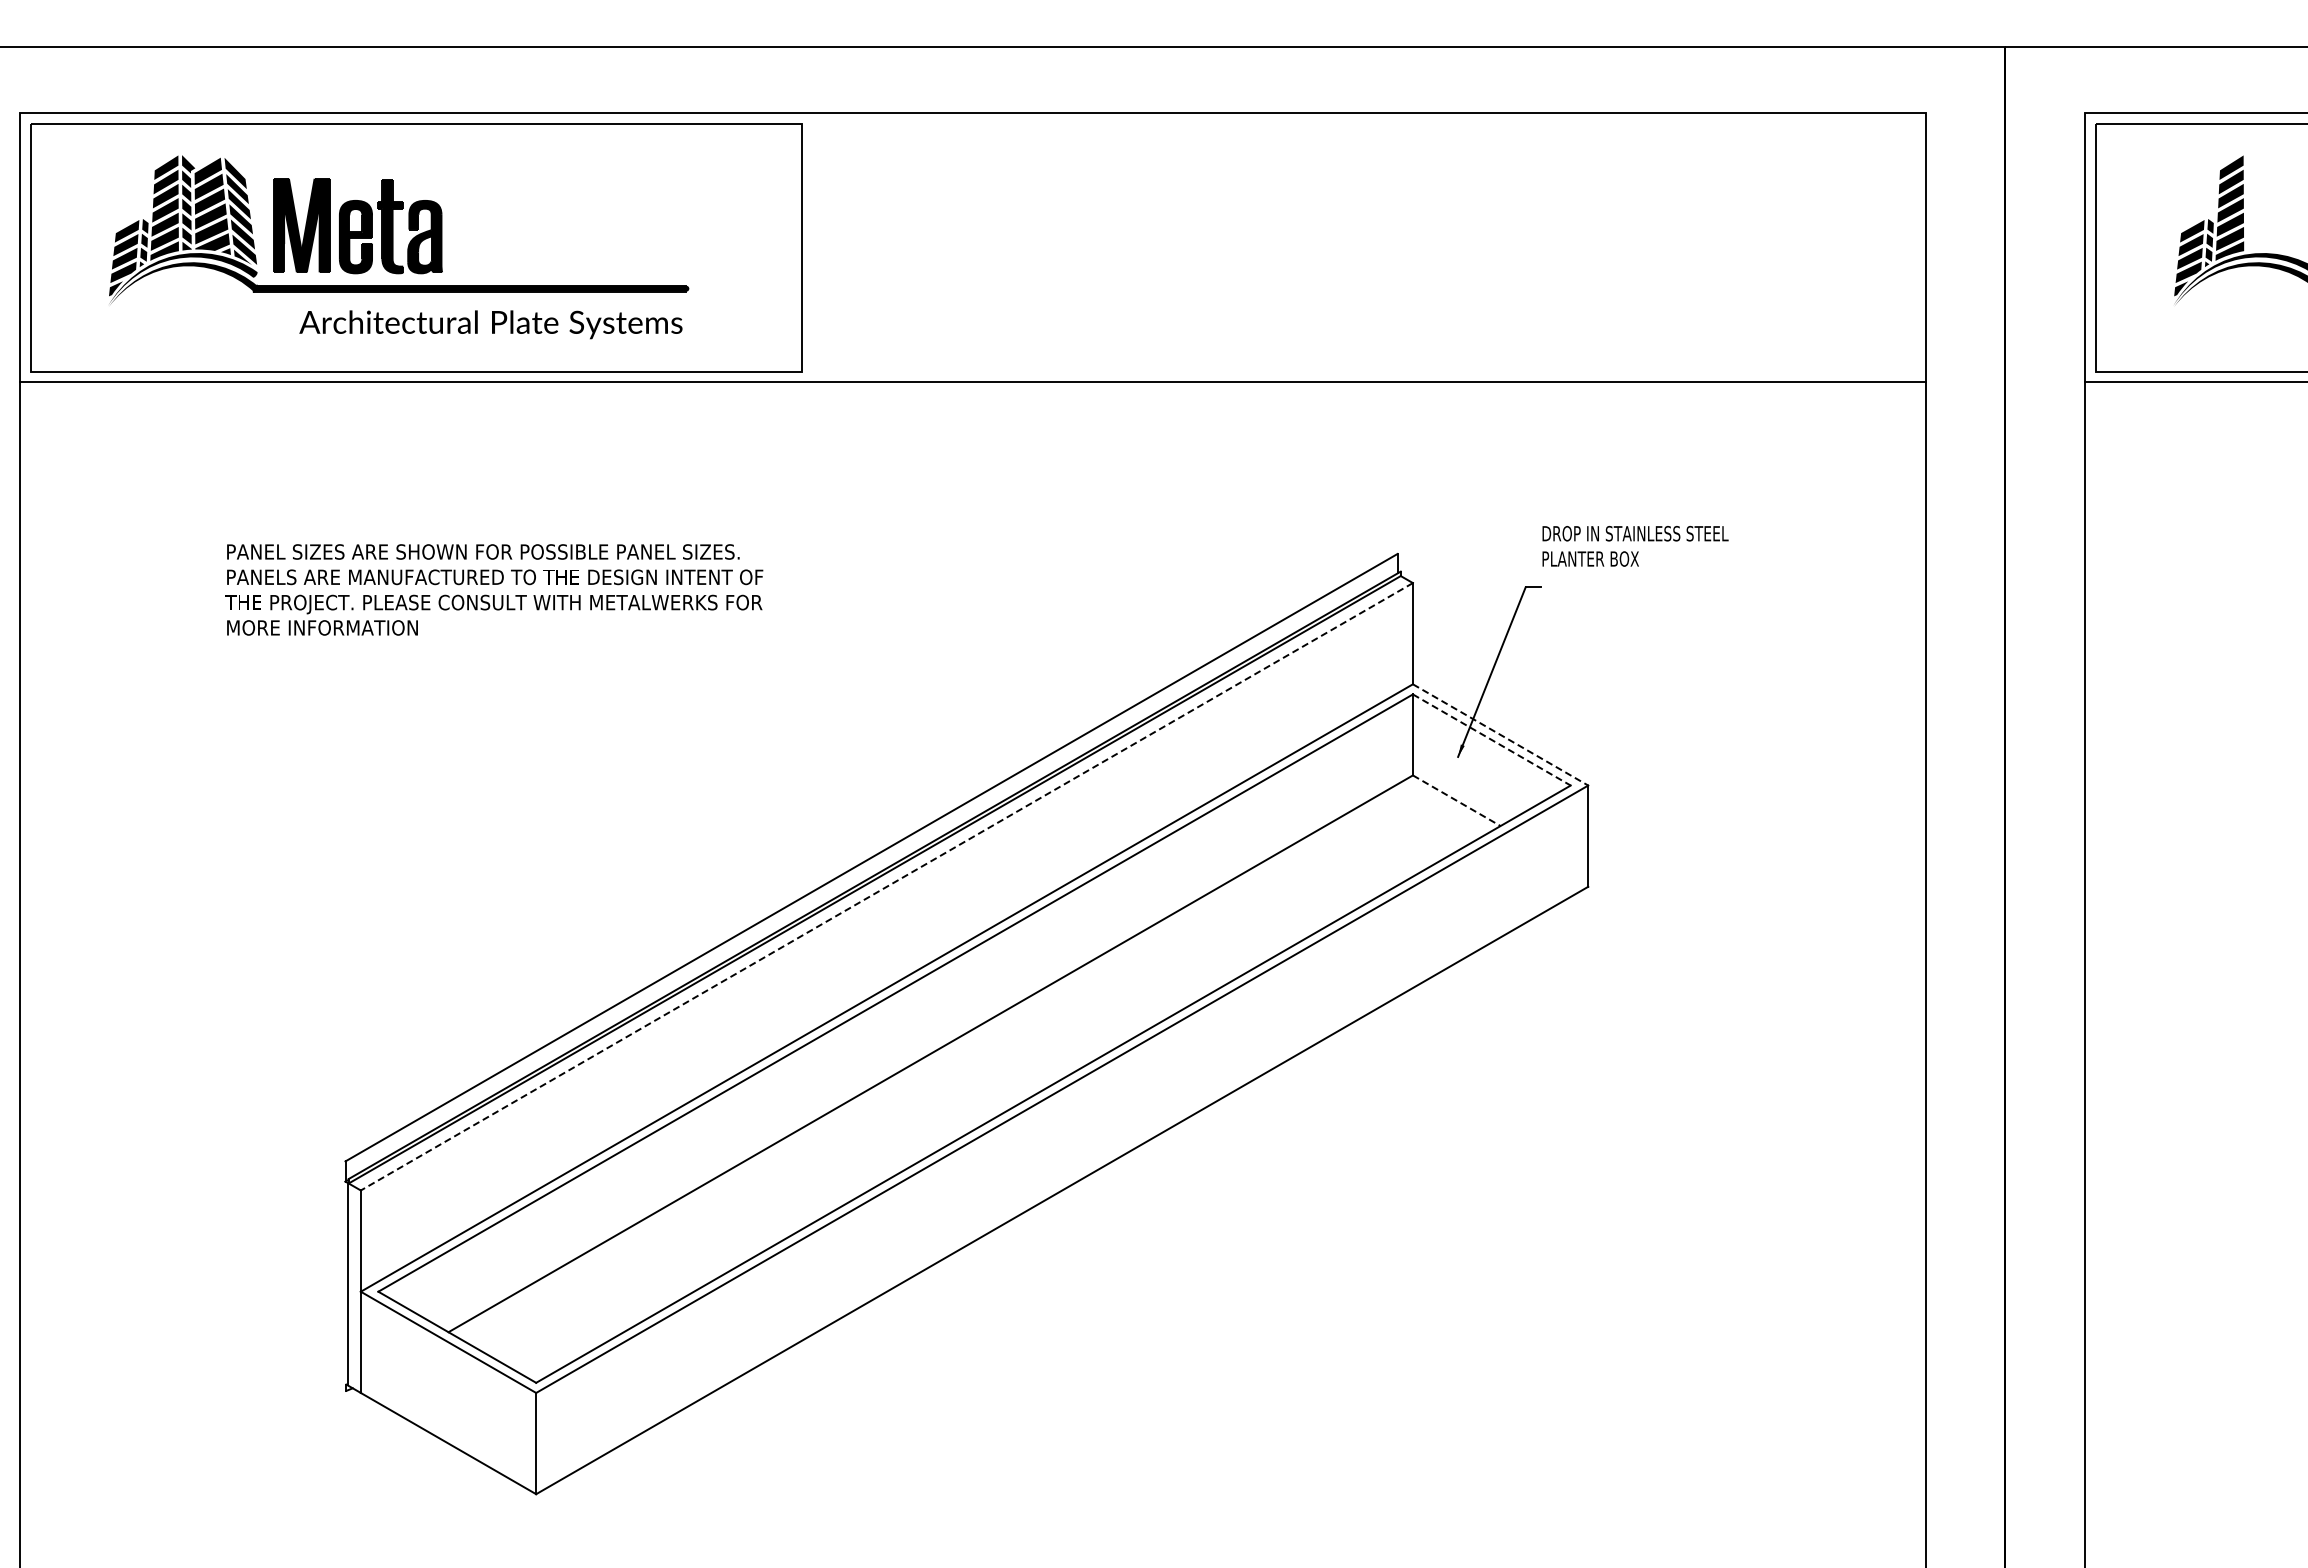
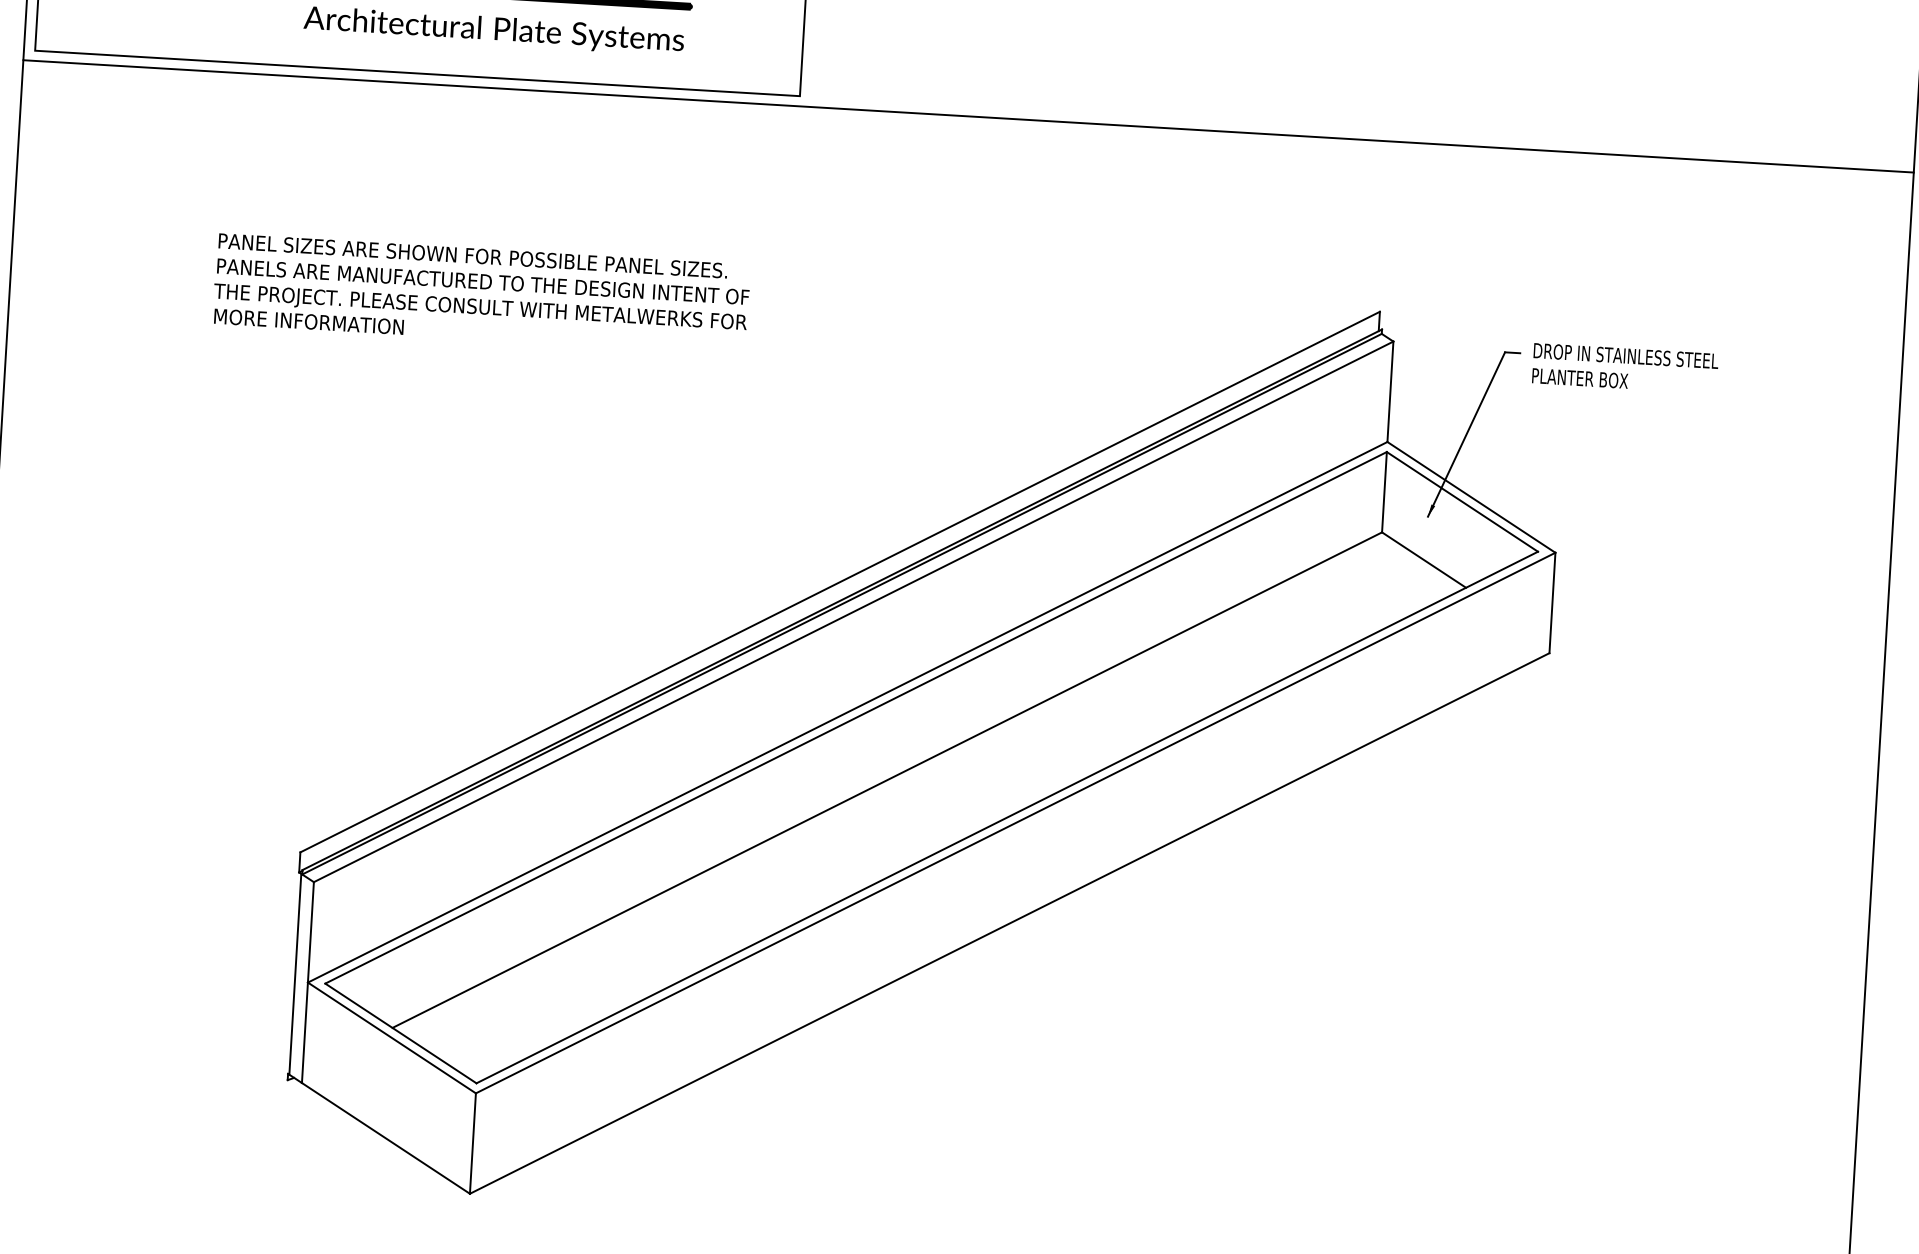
text: (1635, 546) -> (1625, 368), moved
line: (1501, 735) -> (1472, 498), dashed -> solid
line: (1492, 740) -> (1463, 502), dashed -> solid
line: (1456, 800) -> (1423, 559), dashed -> solid
line: (886, 887) -> (853, 612), dashed -> solid

